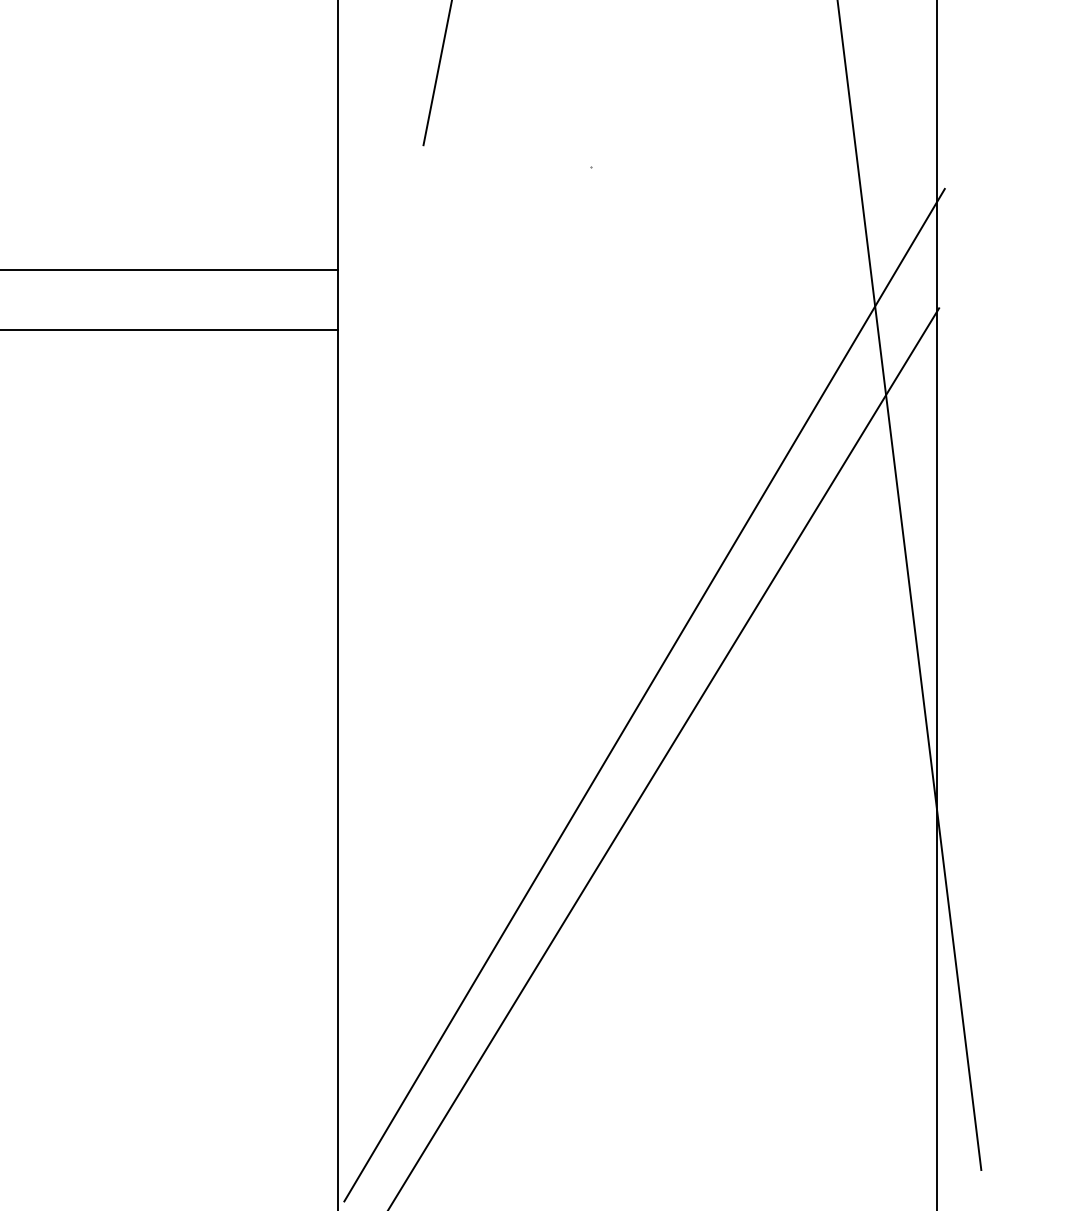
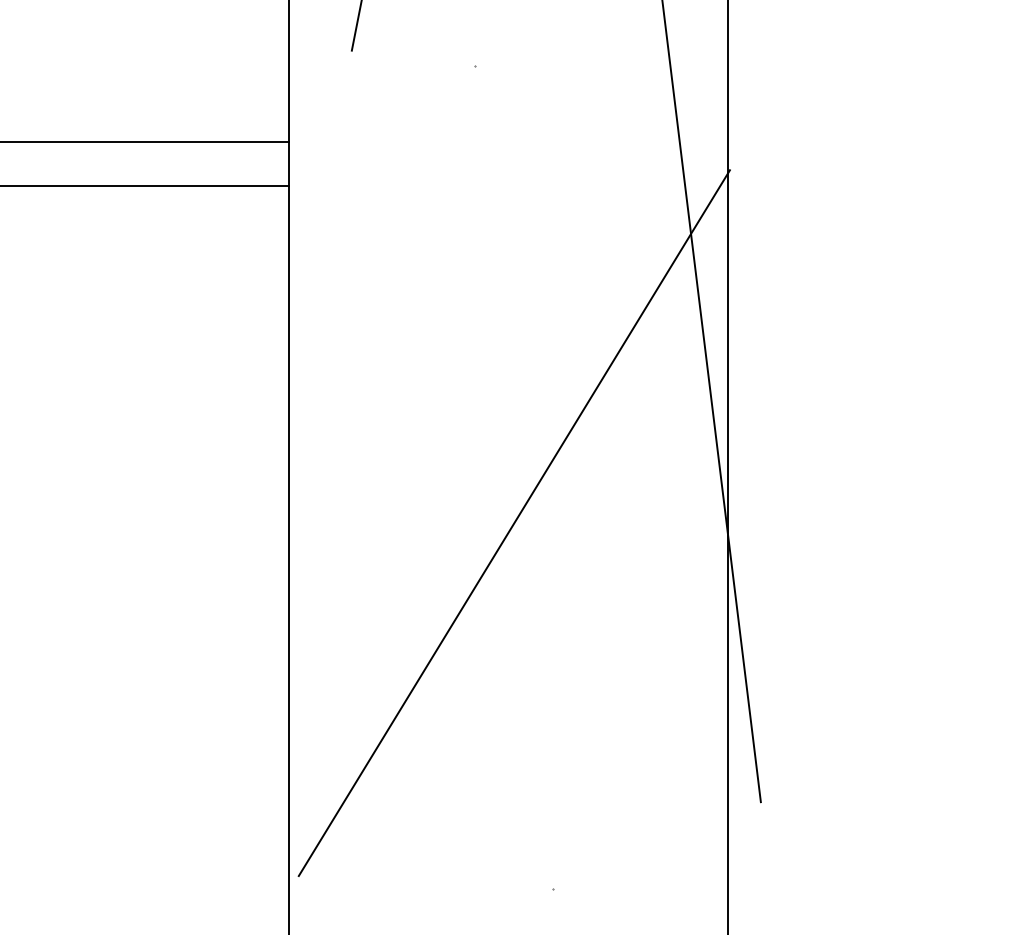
line: (643, 694) -> (513, 453), removed

